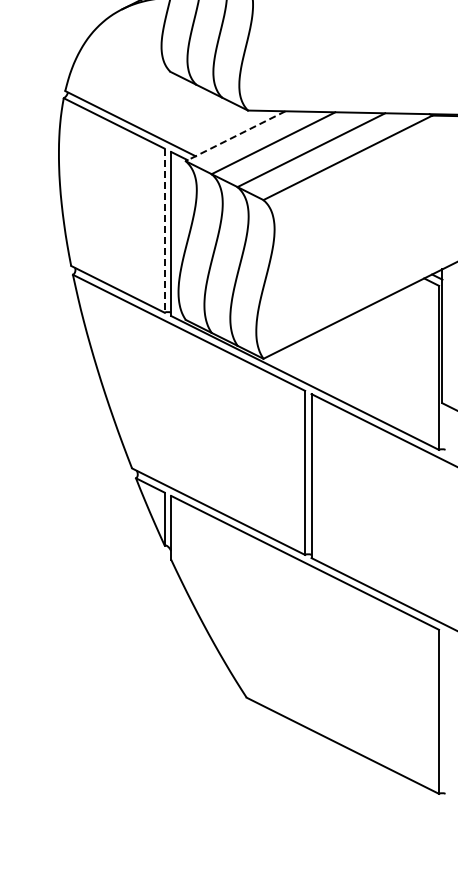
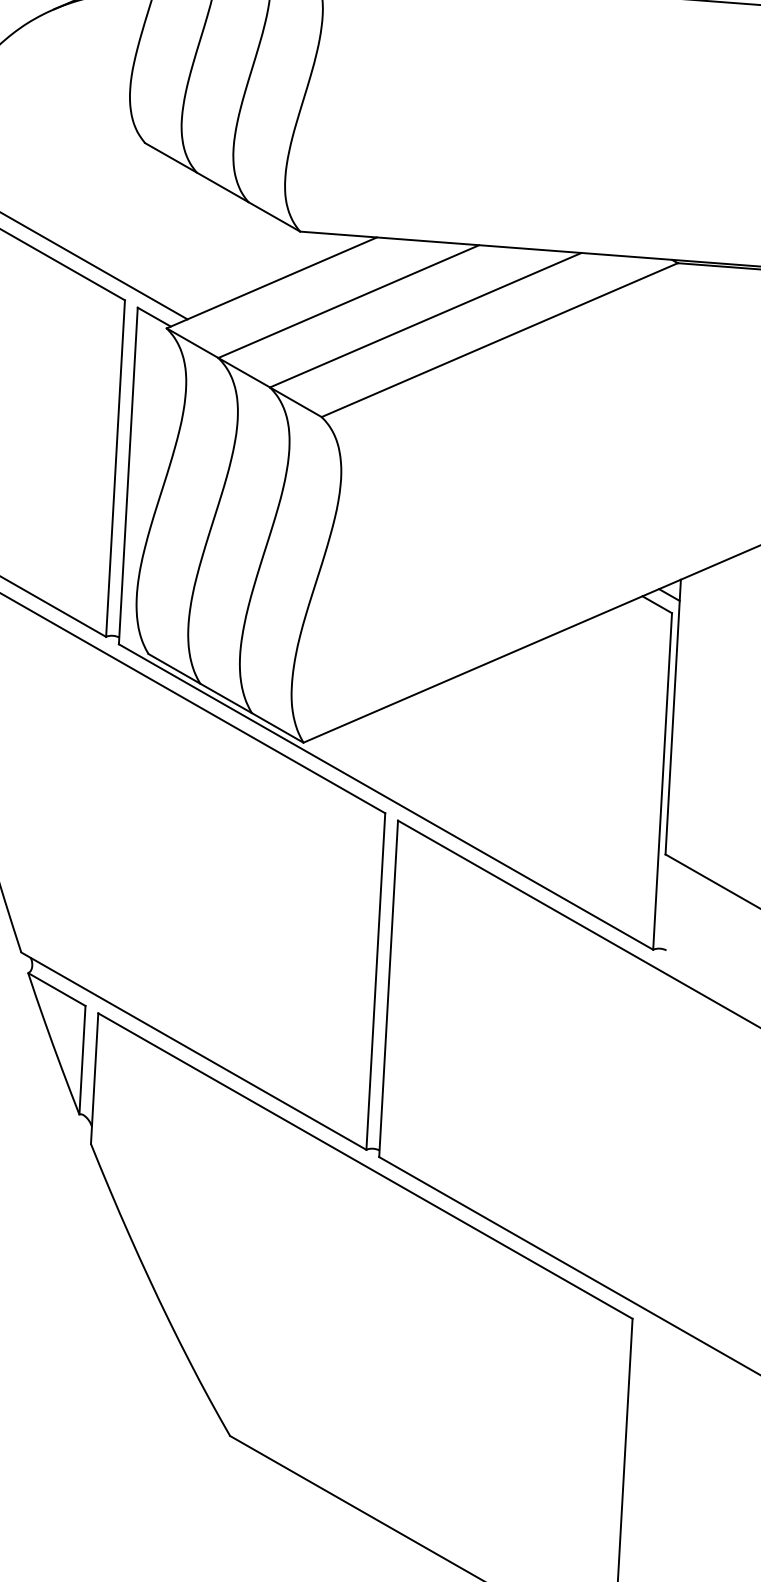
line: (235, 136) -> (271, 283), dashed -> solid
line: (164, 231) -> (115, 470), dashed -> solid

